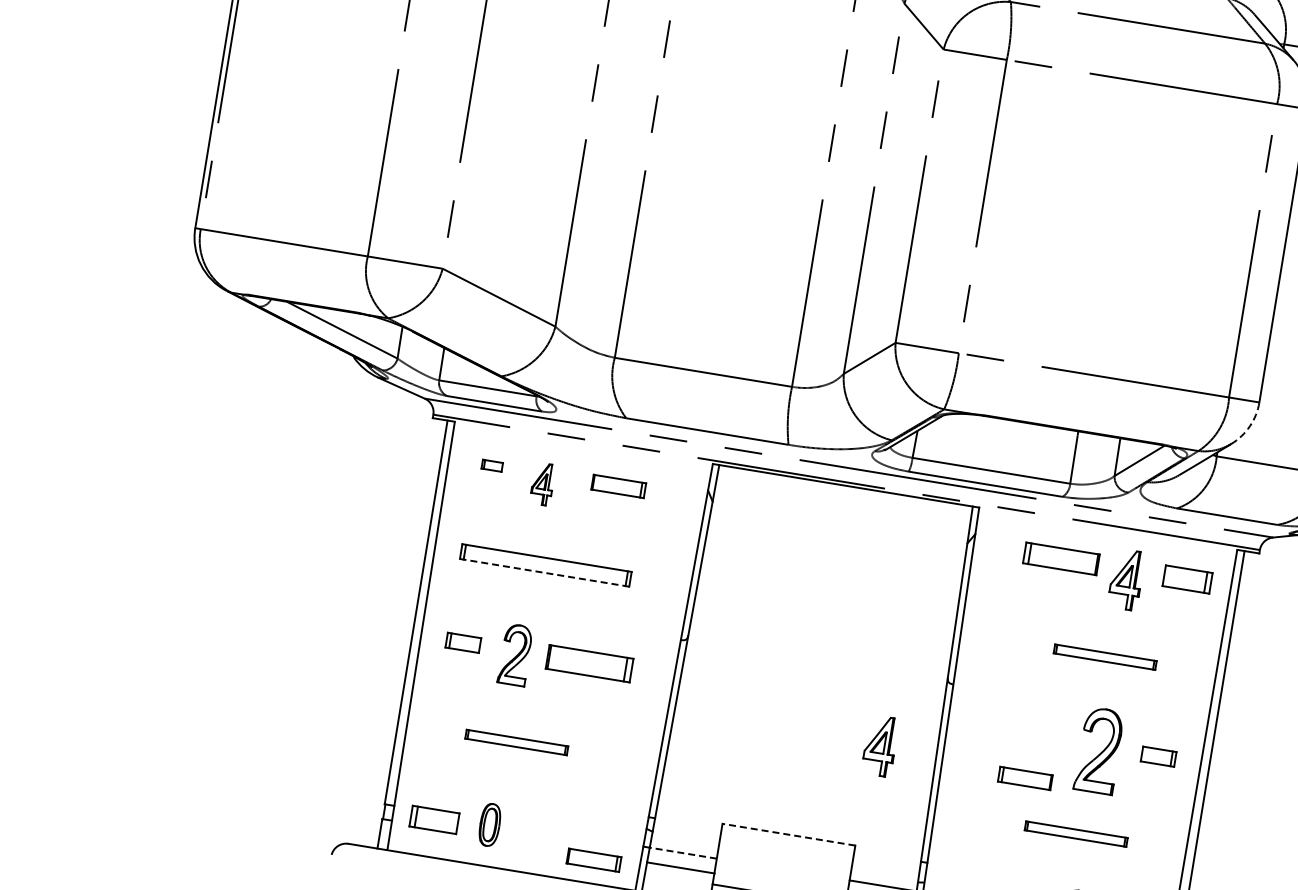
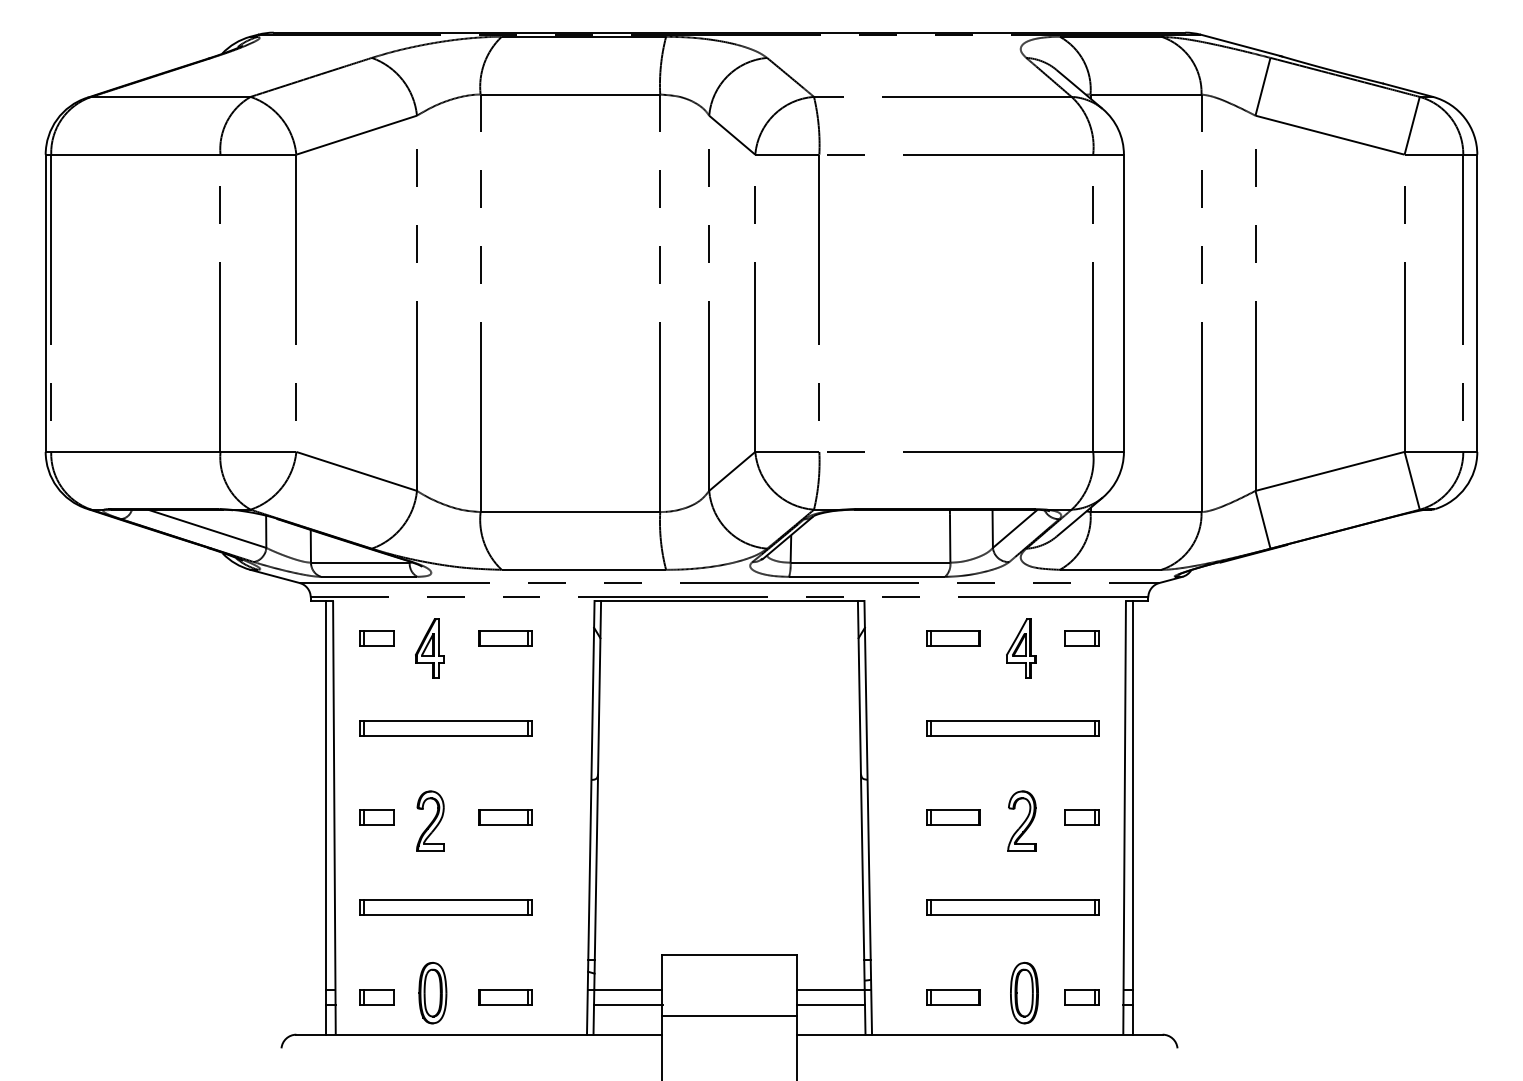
arc: (1249, 426) -> (1118, 477), dashed -> solid
part: (491, 465) -> (376, 638), size x1.67
part: (542, 484) -> (429, 648), size x1.43
part: (1061, 559) -> (953, 638), size x0.71
line: (545, 572) -> (446, 735), dashed -> solid
part: (1187, 579) -> (1081, 638), size x0.71
part: (1104, 657) -> (1012, 728), size x1.67
part: (590, 663) -> (505, 817), size x0.62
part: (516, 742) -> (445, 907), size x1.67
part: (880, 746) -> (805, 852), removed
part: (1098, 749) -> (1021, 820), size x0.71
part: (1025, 778) -> (953, 817), moved
part: (433, 820) -> (376, 997), size x0.71
part: (489, 825) -> (432, 993), size x1.43
line: (788, 834) -> (729, 954), dashed -> solid
part: (1075, 834) -> (1012, 907), size x1.67
line: (683, 852) -> (628, 989), dashed -> solid
part: (594, 860) -> (505, 997), moved

